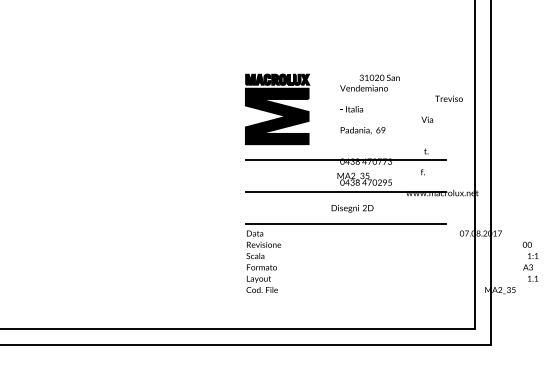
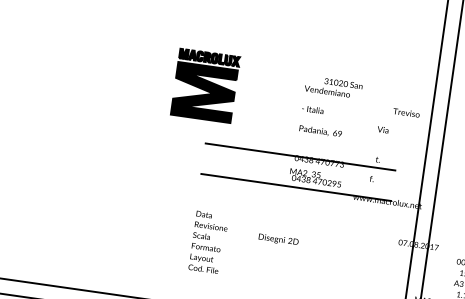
part: (277, 108) -> (205, 85), moved
text: (352, 208) -> (278, 239), moved
line: (345, 224) -> (291, 218), removed

